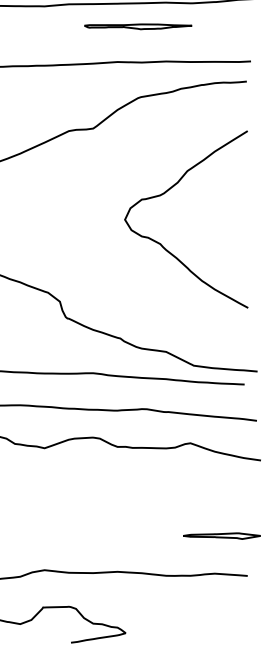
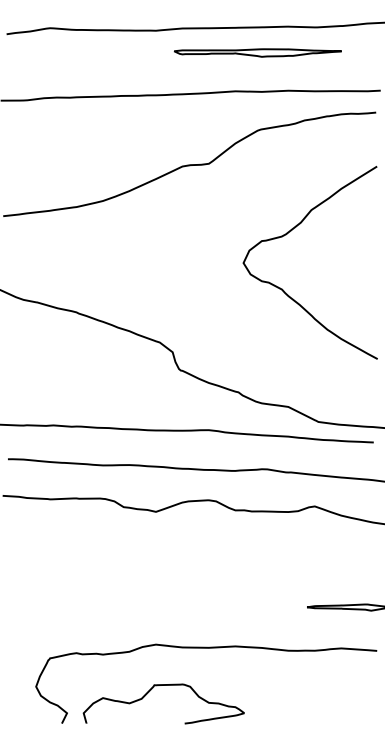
part: (137, 26) -> (257, 52), size x1.43

